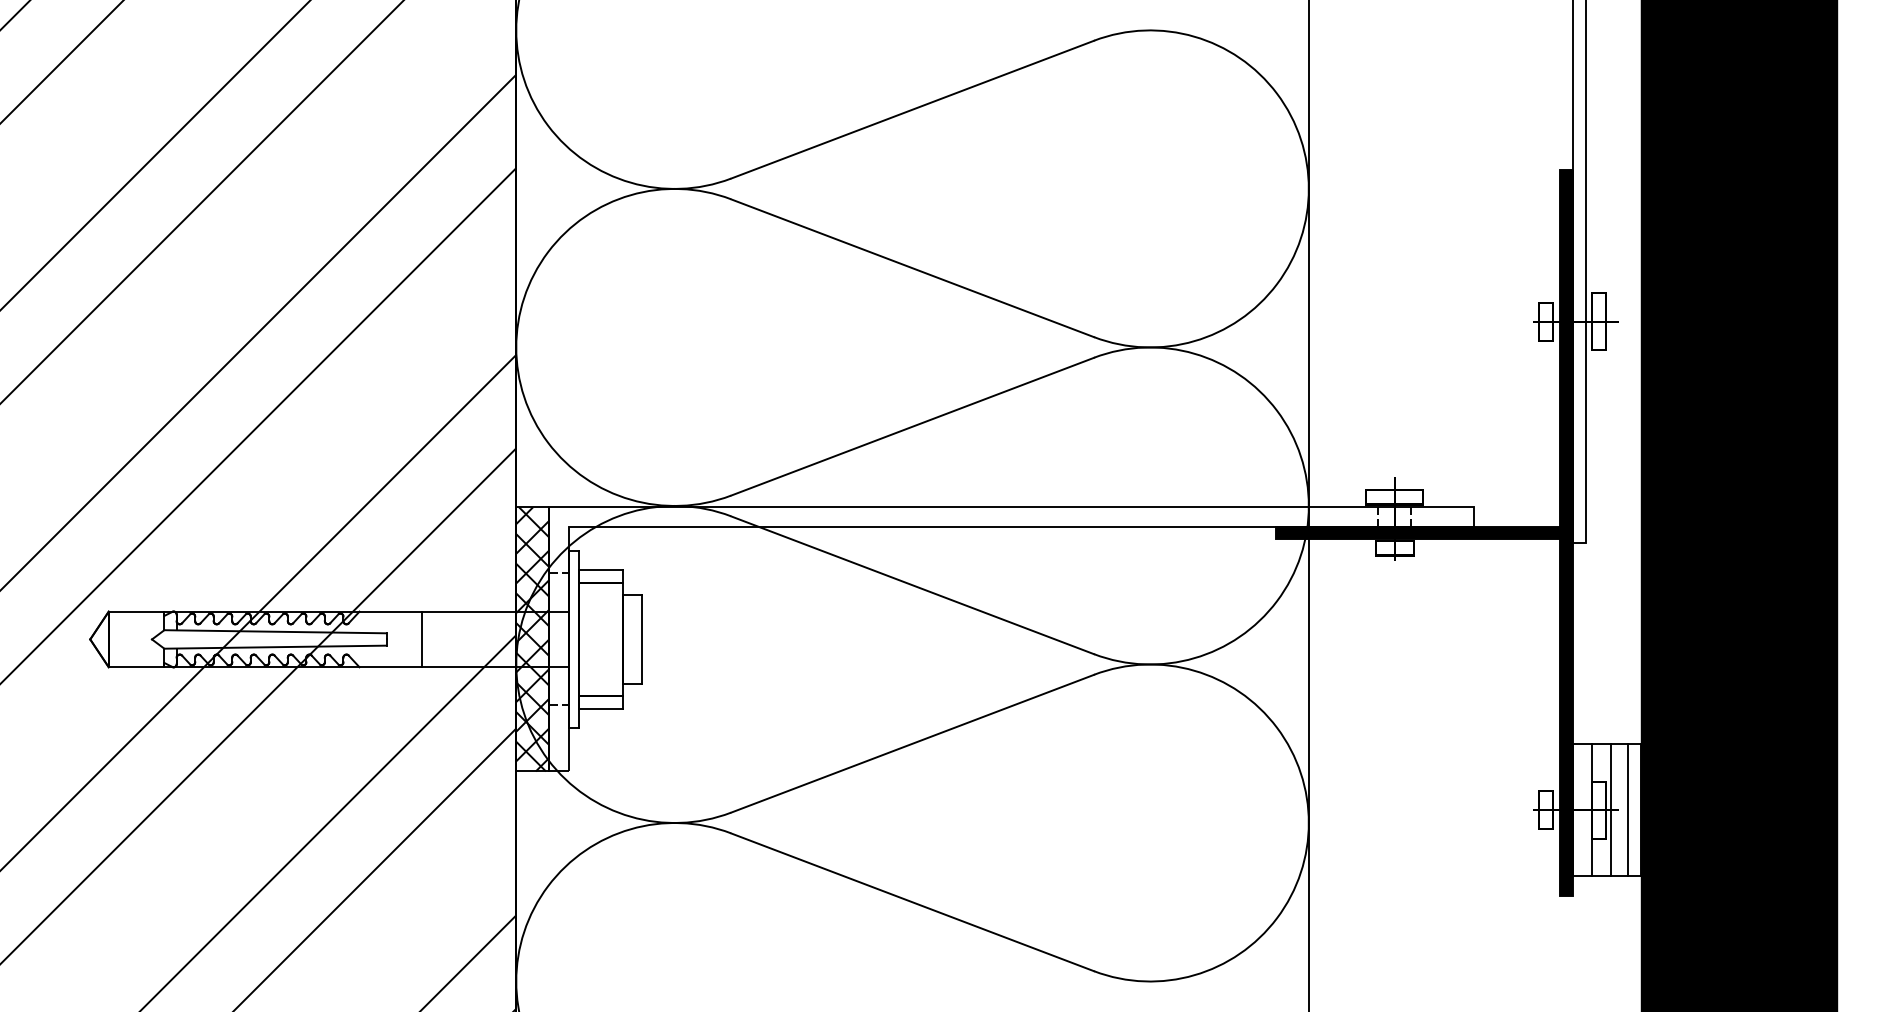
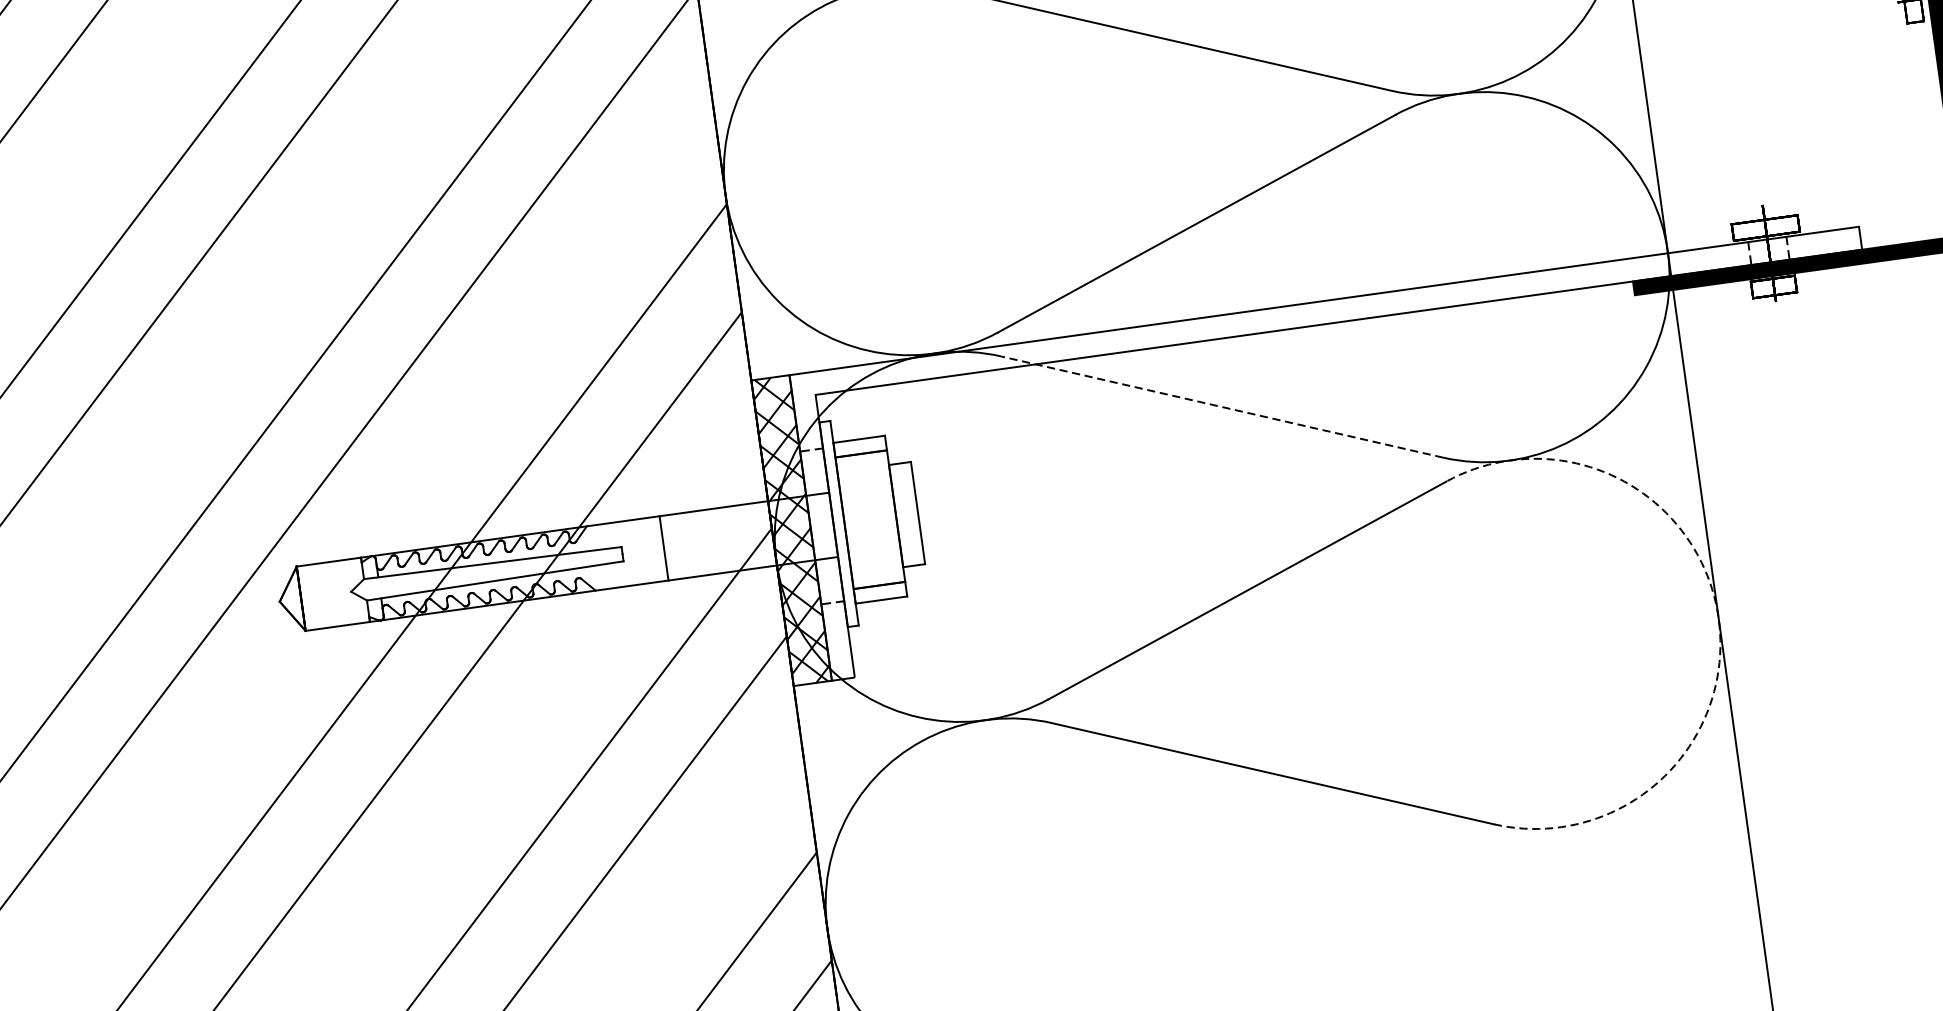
line: (912, 585) -> (1222, 407), solid -> dashed
arc: (1308, 823) -> (1718, 619), solid -> dashed

